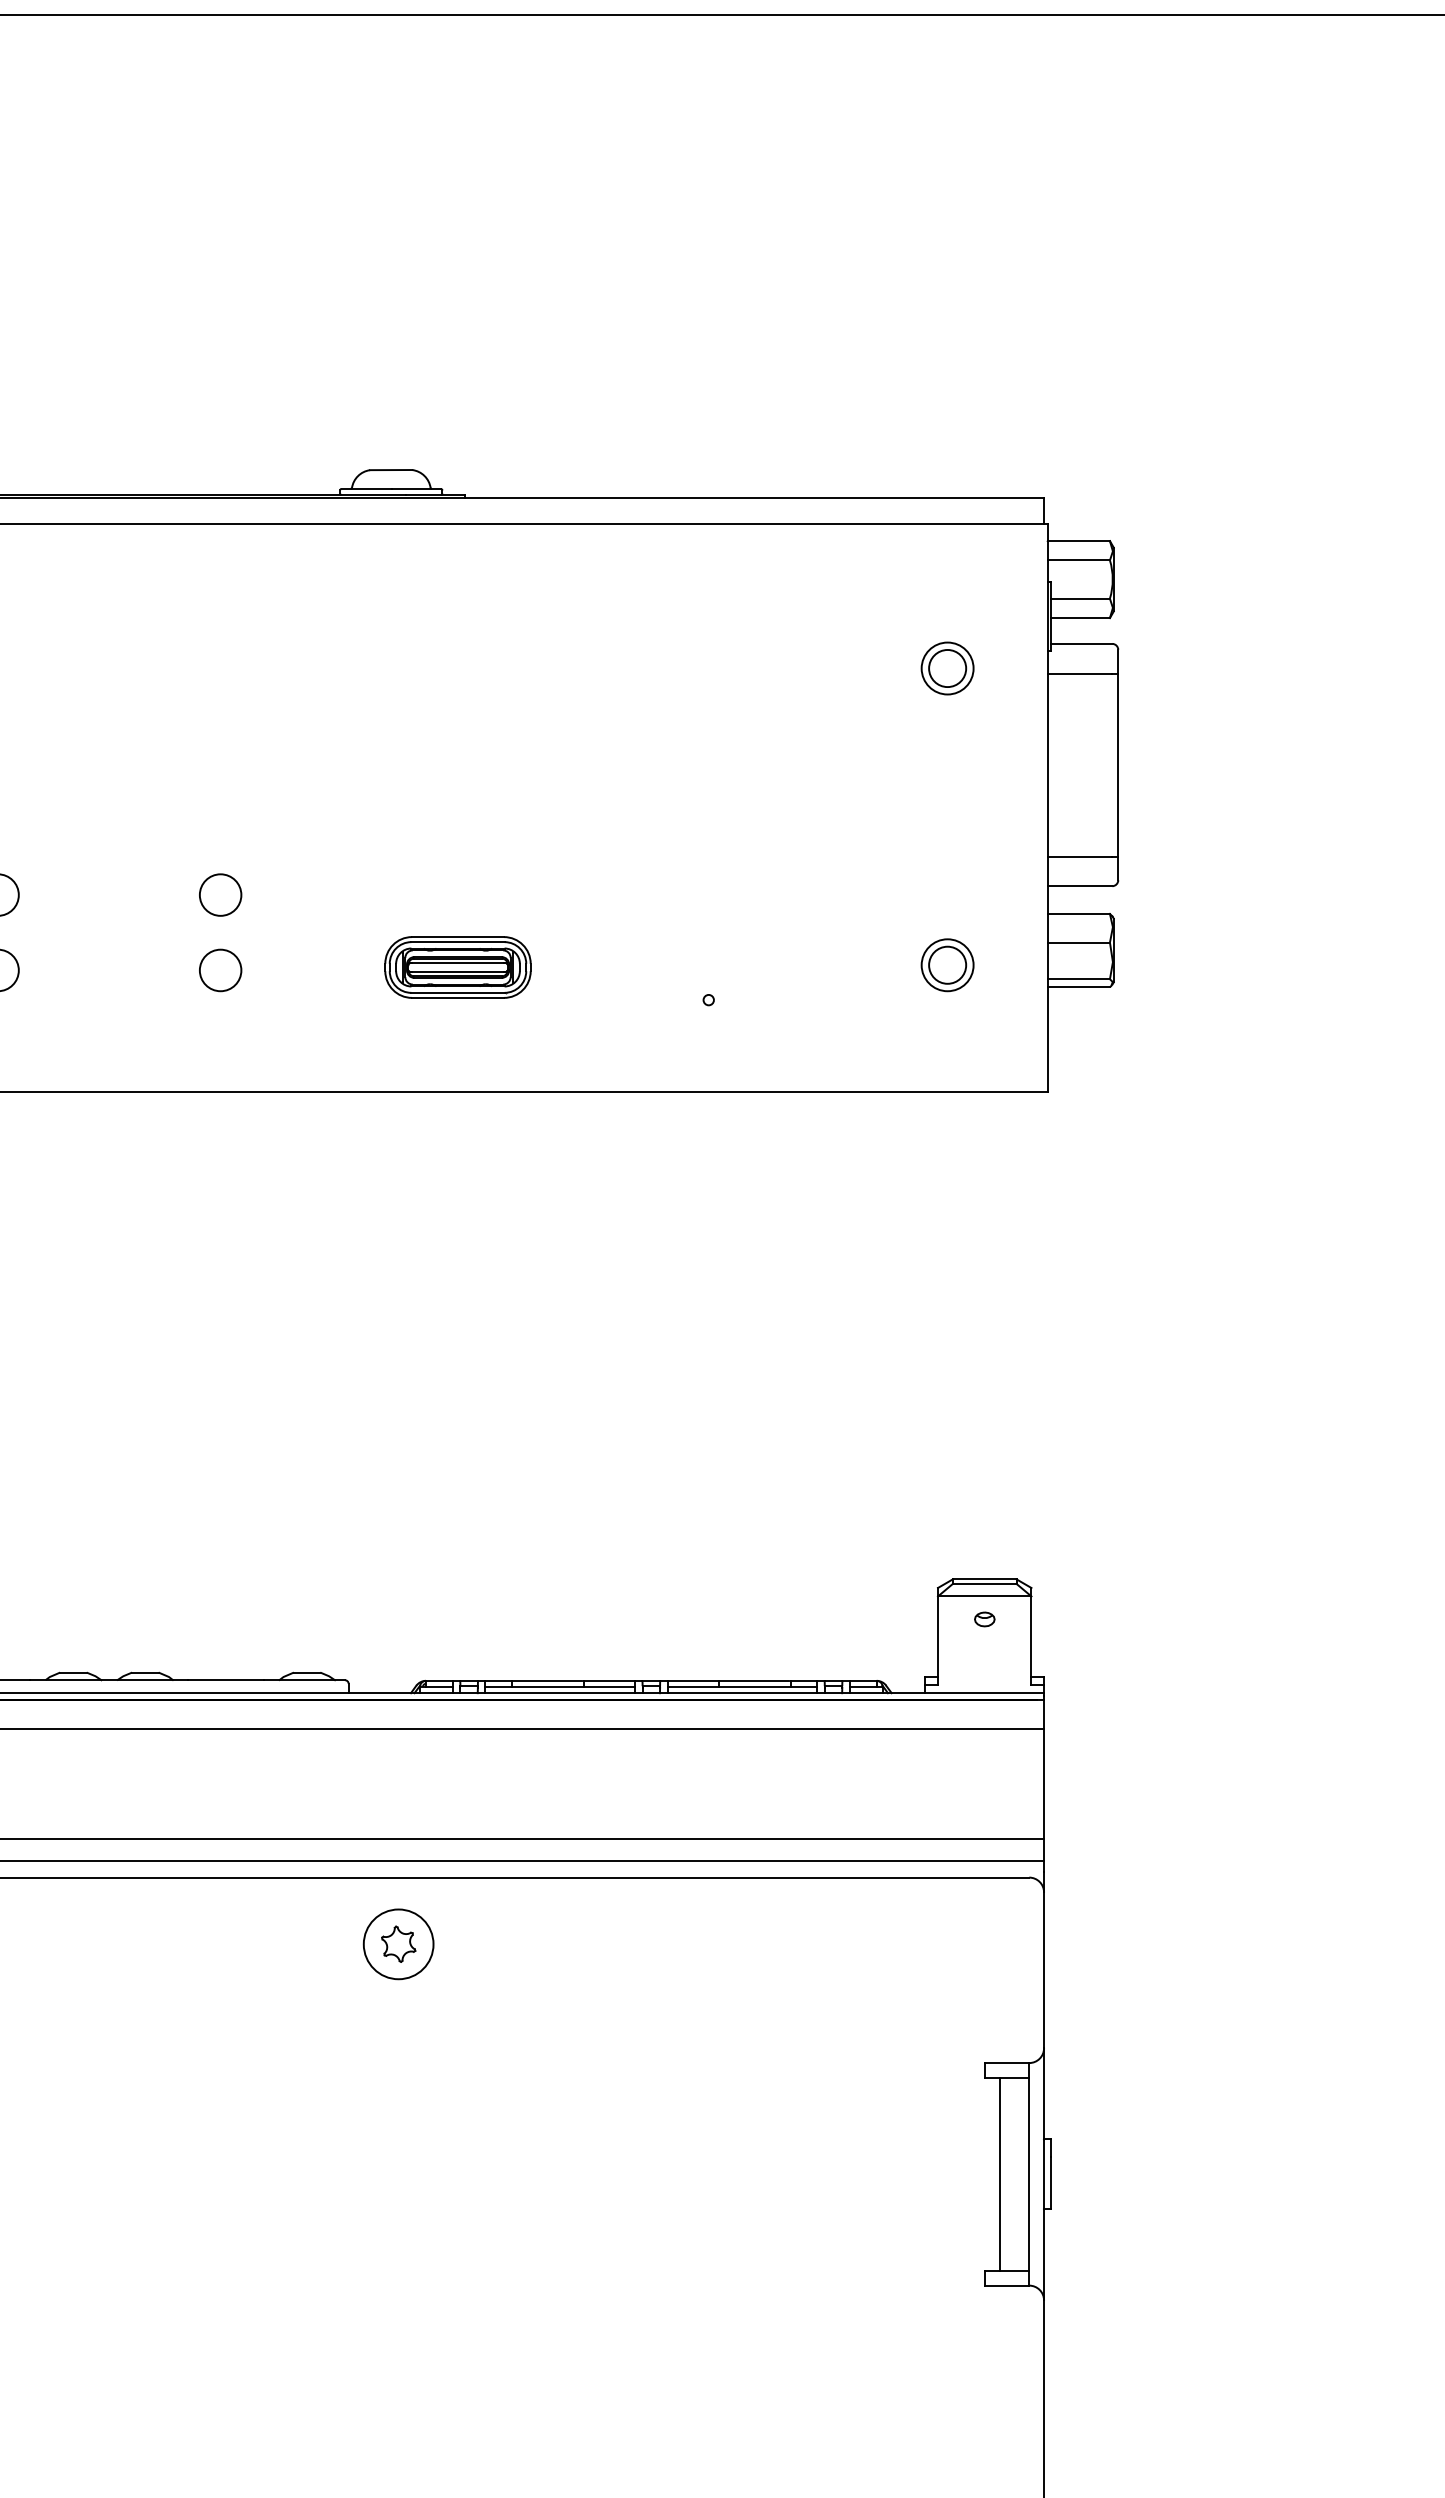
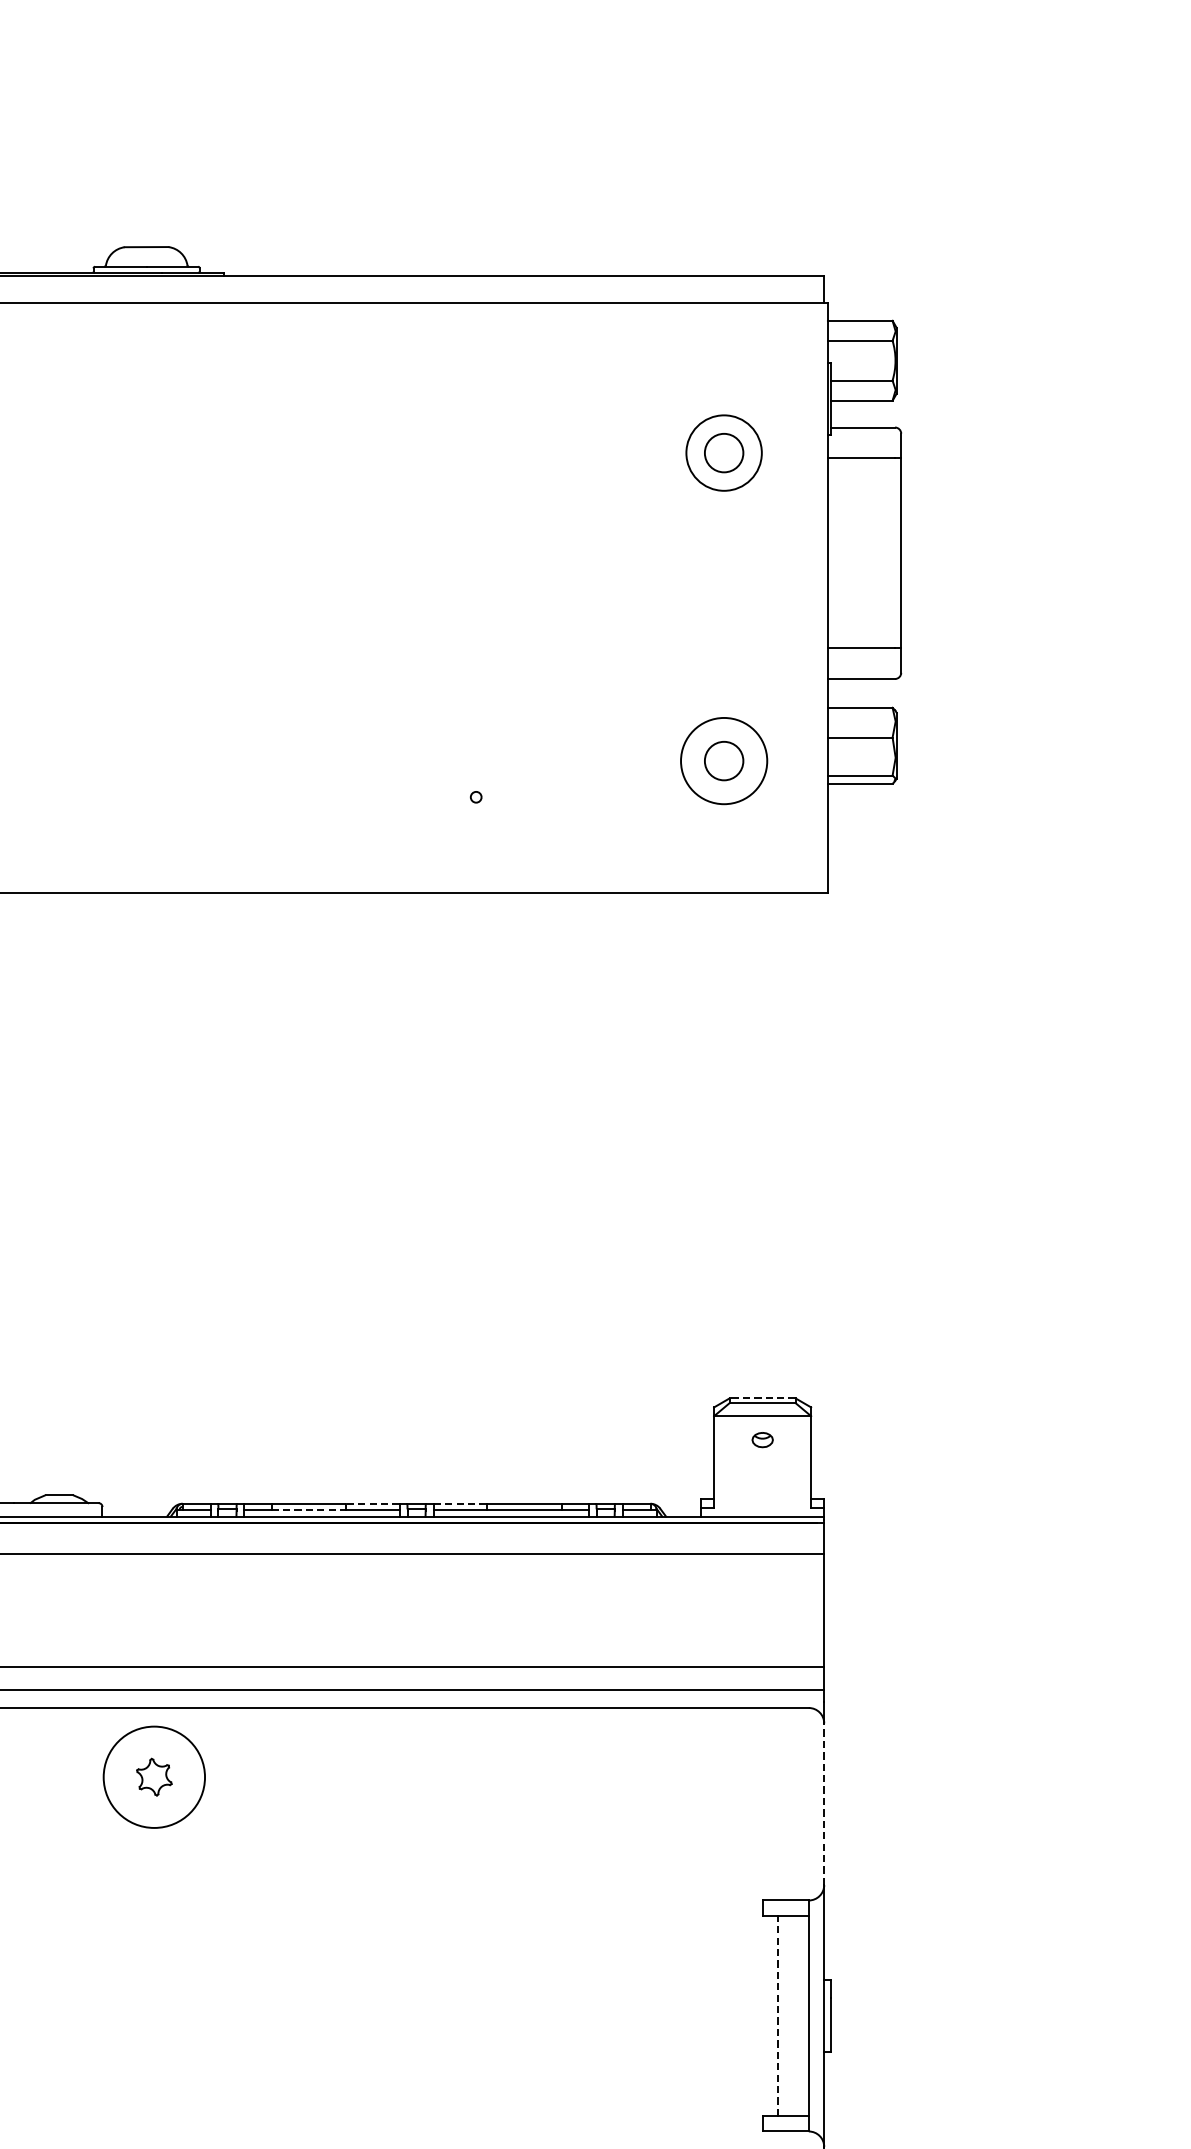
circle: (947, 668) -> (723, 453), size x1.4
circle: (947, 965) -> (723, 761), size x1.6
part: (457, 967) -> (215, 763), removed
line: (984, 1579) -> (762, 1398), solid -> dashed
line: (609, 1680) -> (373, 1503), solid -> dashed
line: (693, 1680) -> (460, 1503), solid -> dashed
line: (548, 1686) -> (309, 1509), solid -> dashed
circle: (398, 1944) -> (154, 1777), size x1.4
line: (1044, 1970) -> (824, 1804), solid -> dashed
line: (999, 2173) -> (777, 2015), solid -> dashed

